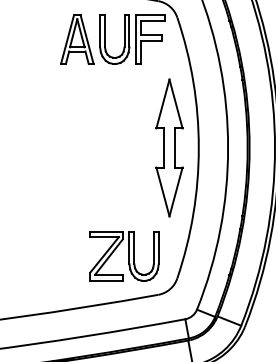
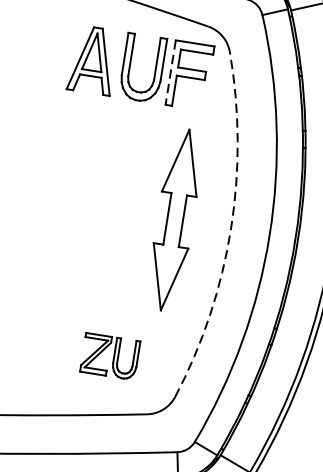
line: (135, 40) -> (169, 73), solid -> dashed
part: (169, 147) -> (175, 219), moved
arc: (198, 148) -> (230, 229), solid -> dashed
part: (124, 256) -> (110, 356), size x0.6

